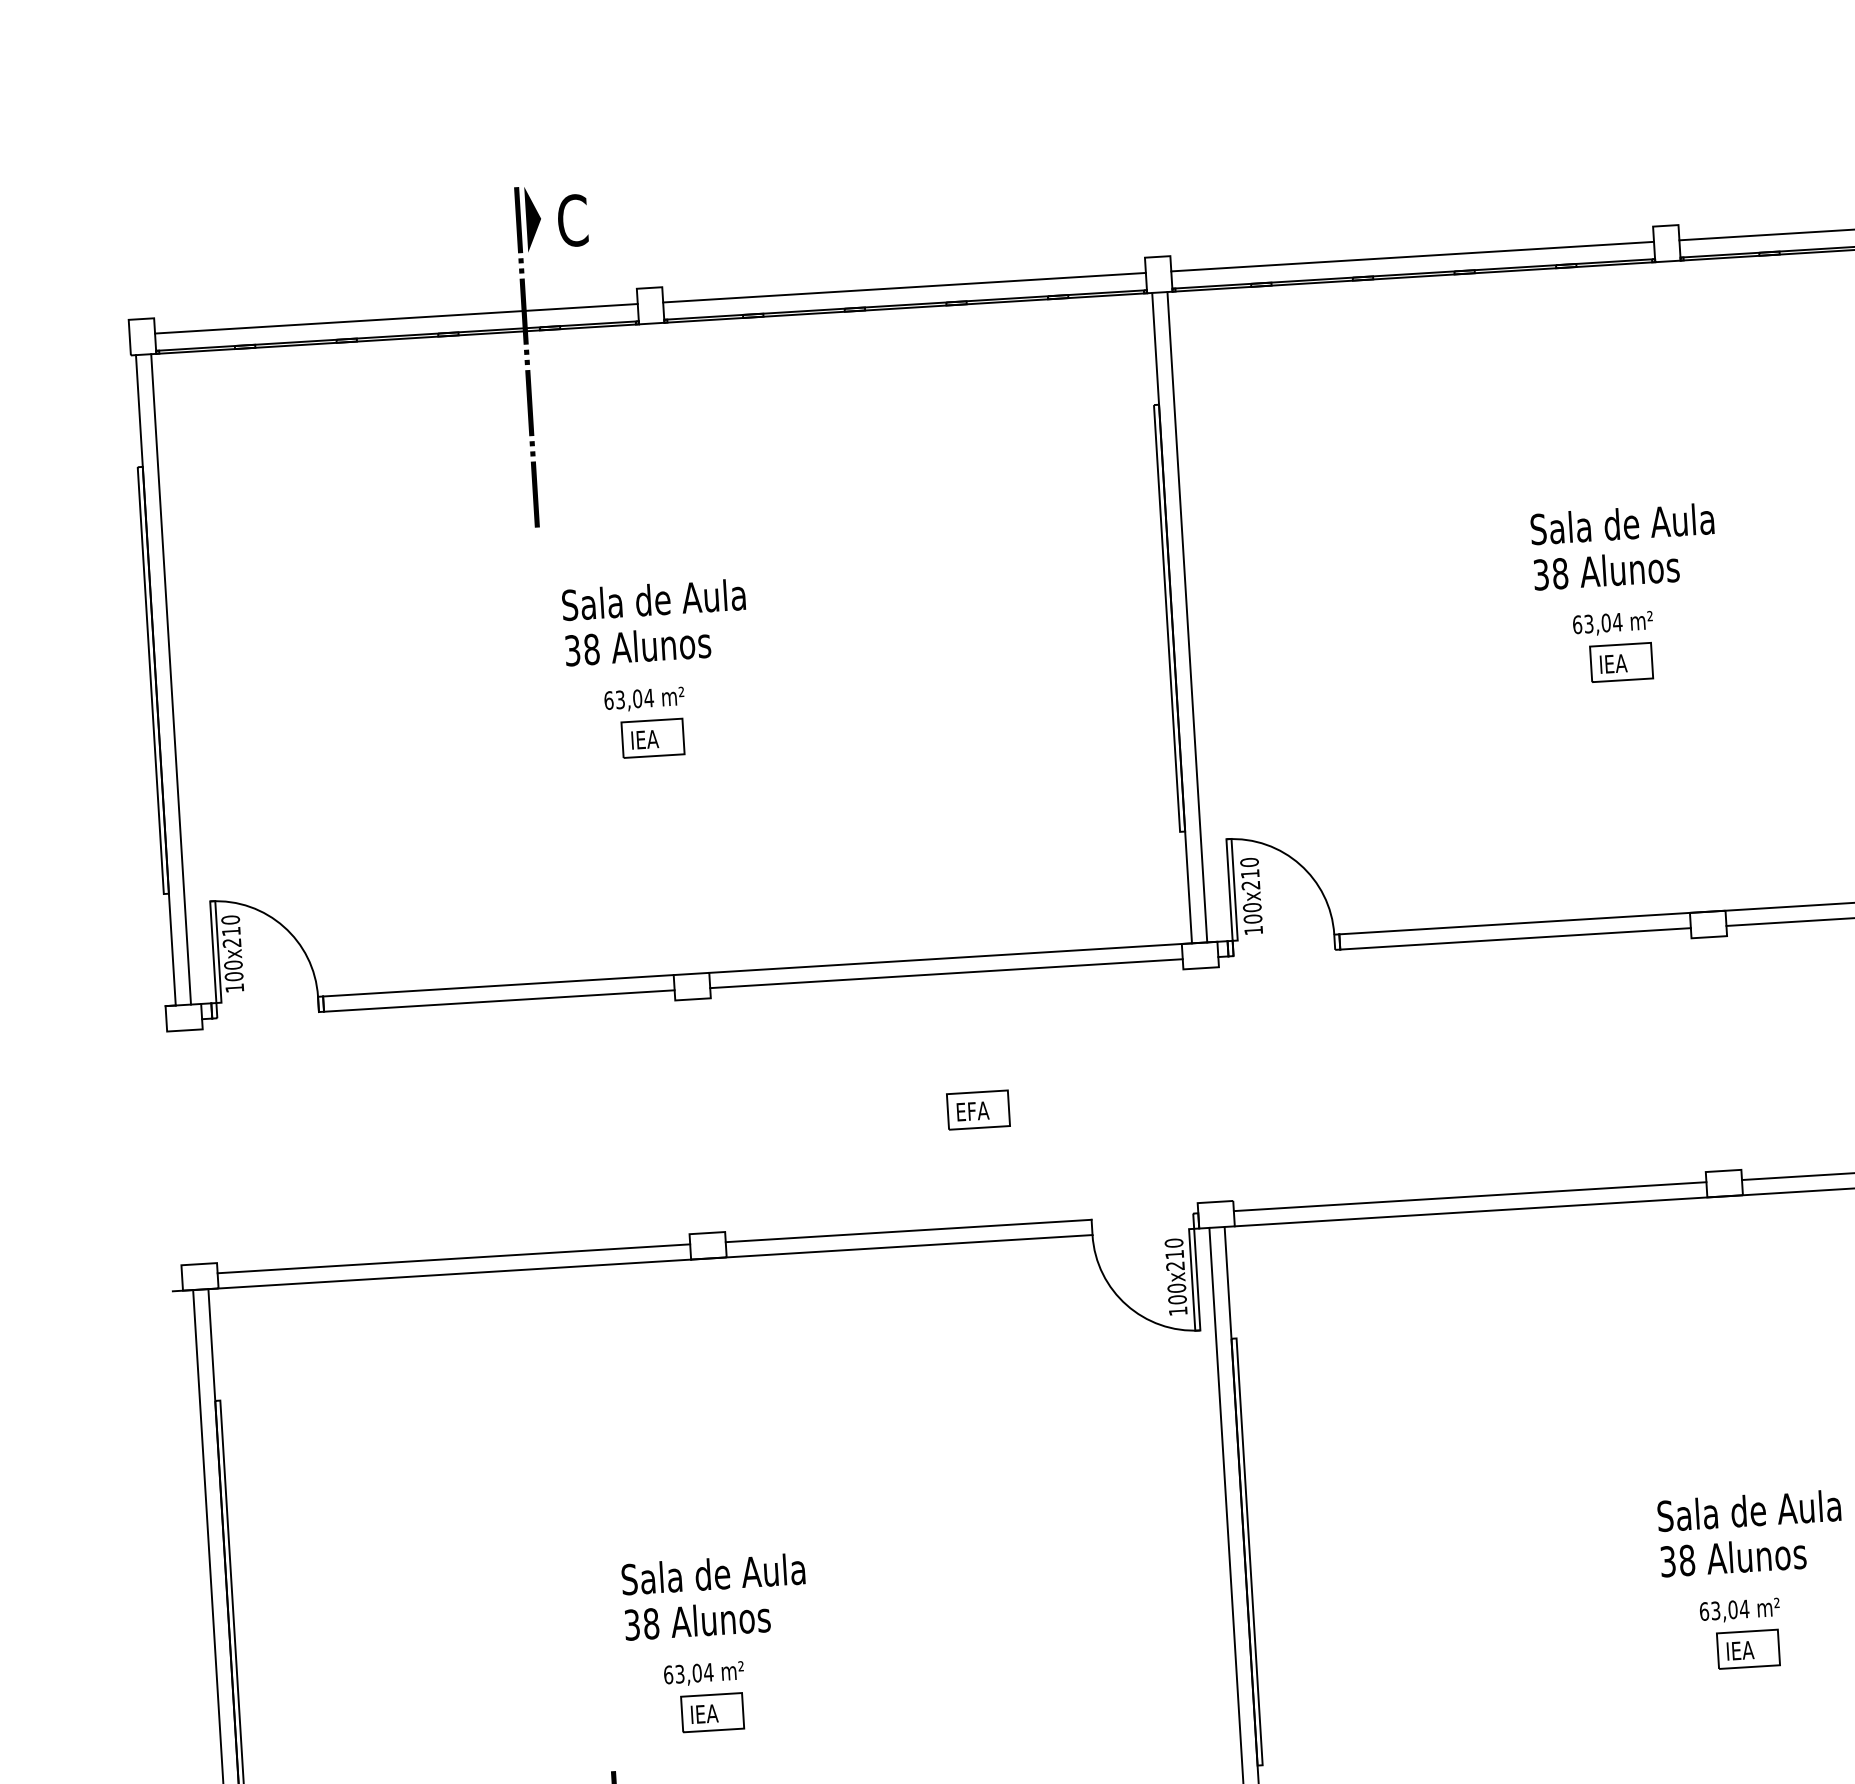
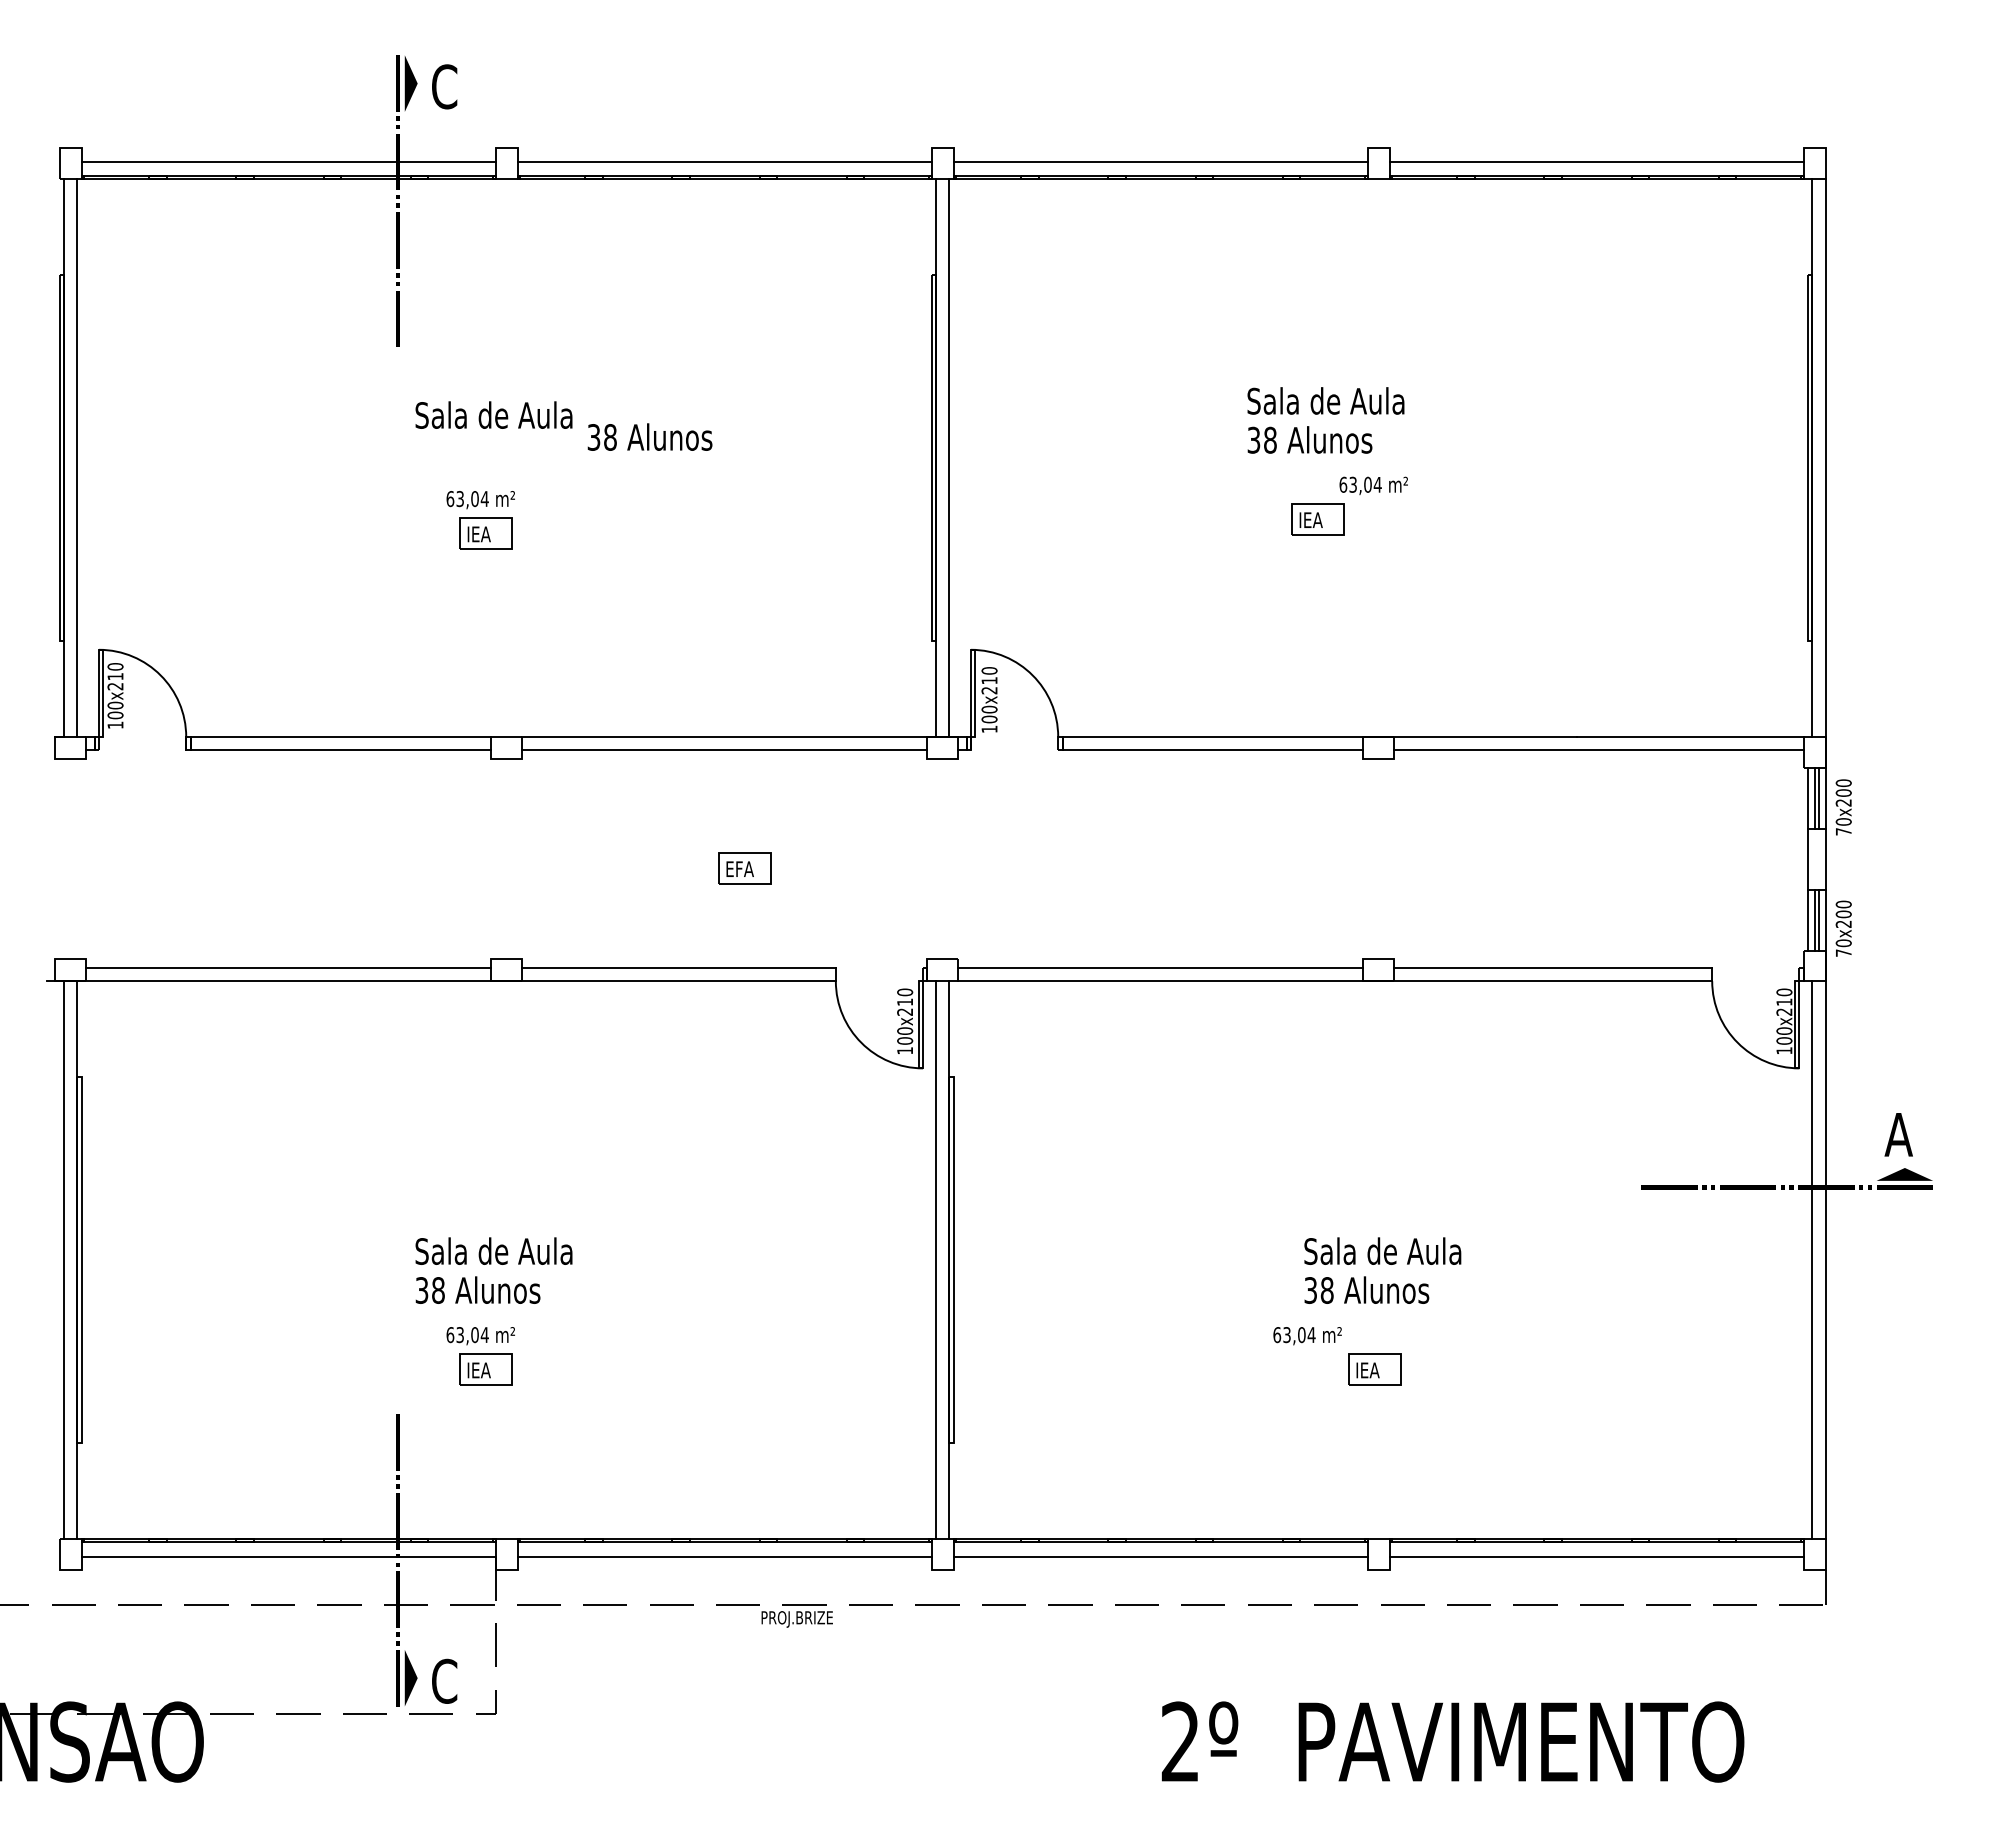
text: (1612, 623) -> (1373, 485), moved
text: (637, 645) -> (649, 436), moved
text: (1739, 1611) -> (1307, 1336), moved

